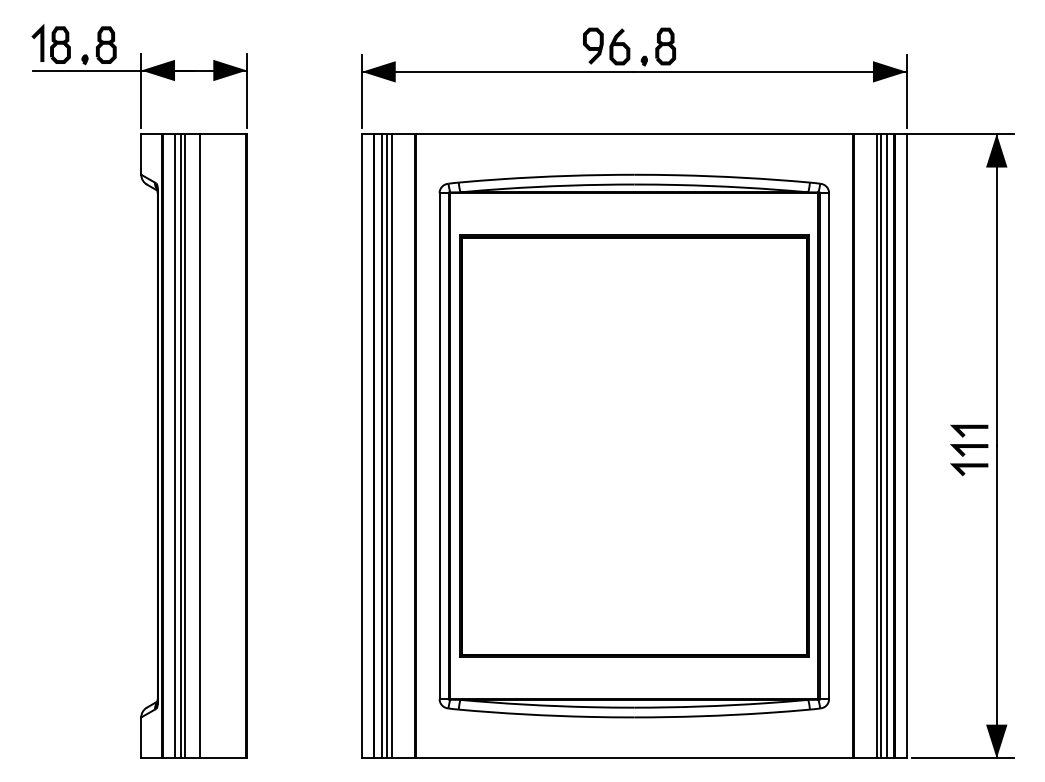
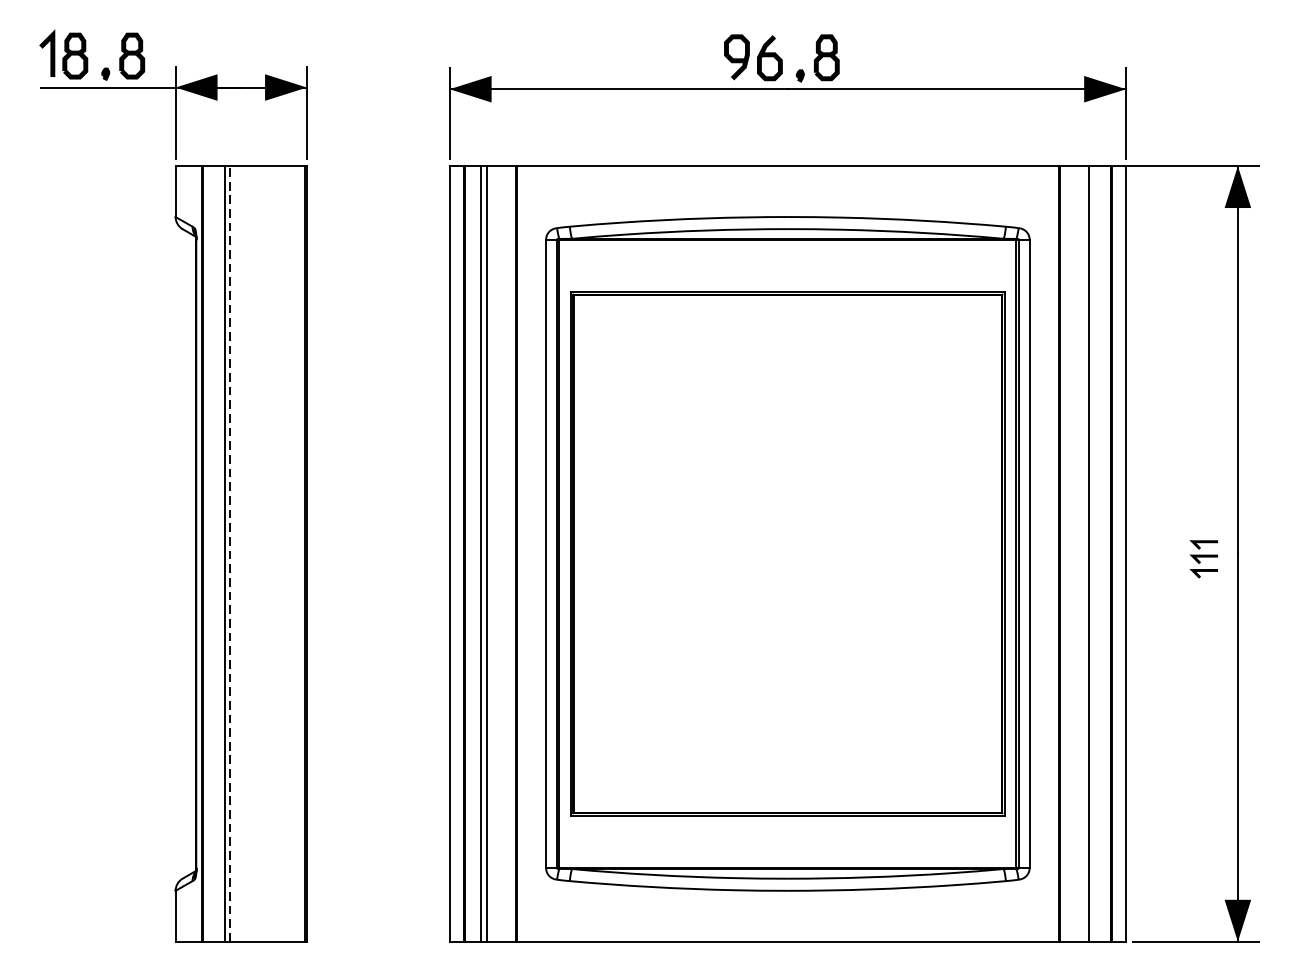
line: (175, 445) -> (218, 553), removed
line: (185, 445) -> (230, 553), solid -> dashed
line: (200, 445) -> (249, 553), removed
line: (381, 445) -> (473, 553), removed
line: (881, 445) -> (1094, 553), removed
line: (887, 445) -> (1102, 553), removed
part: (969, 450) -> (1204, 559), size x0.6

